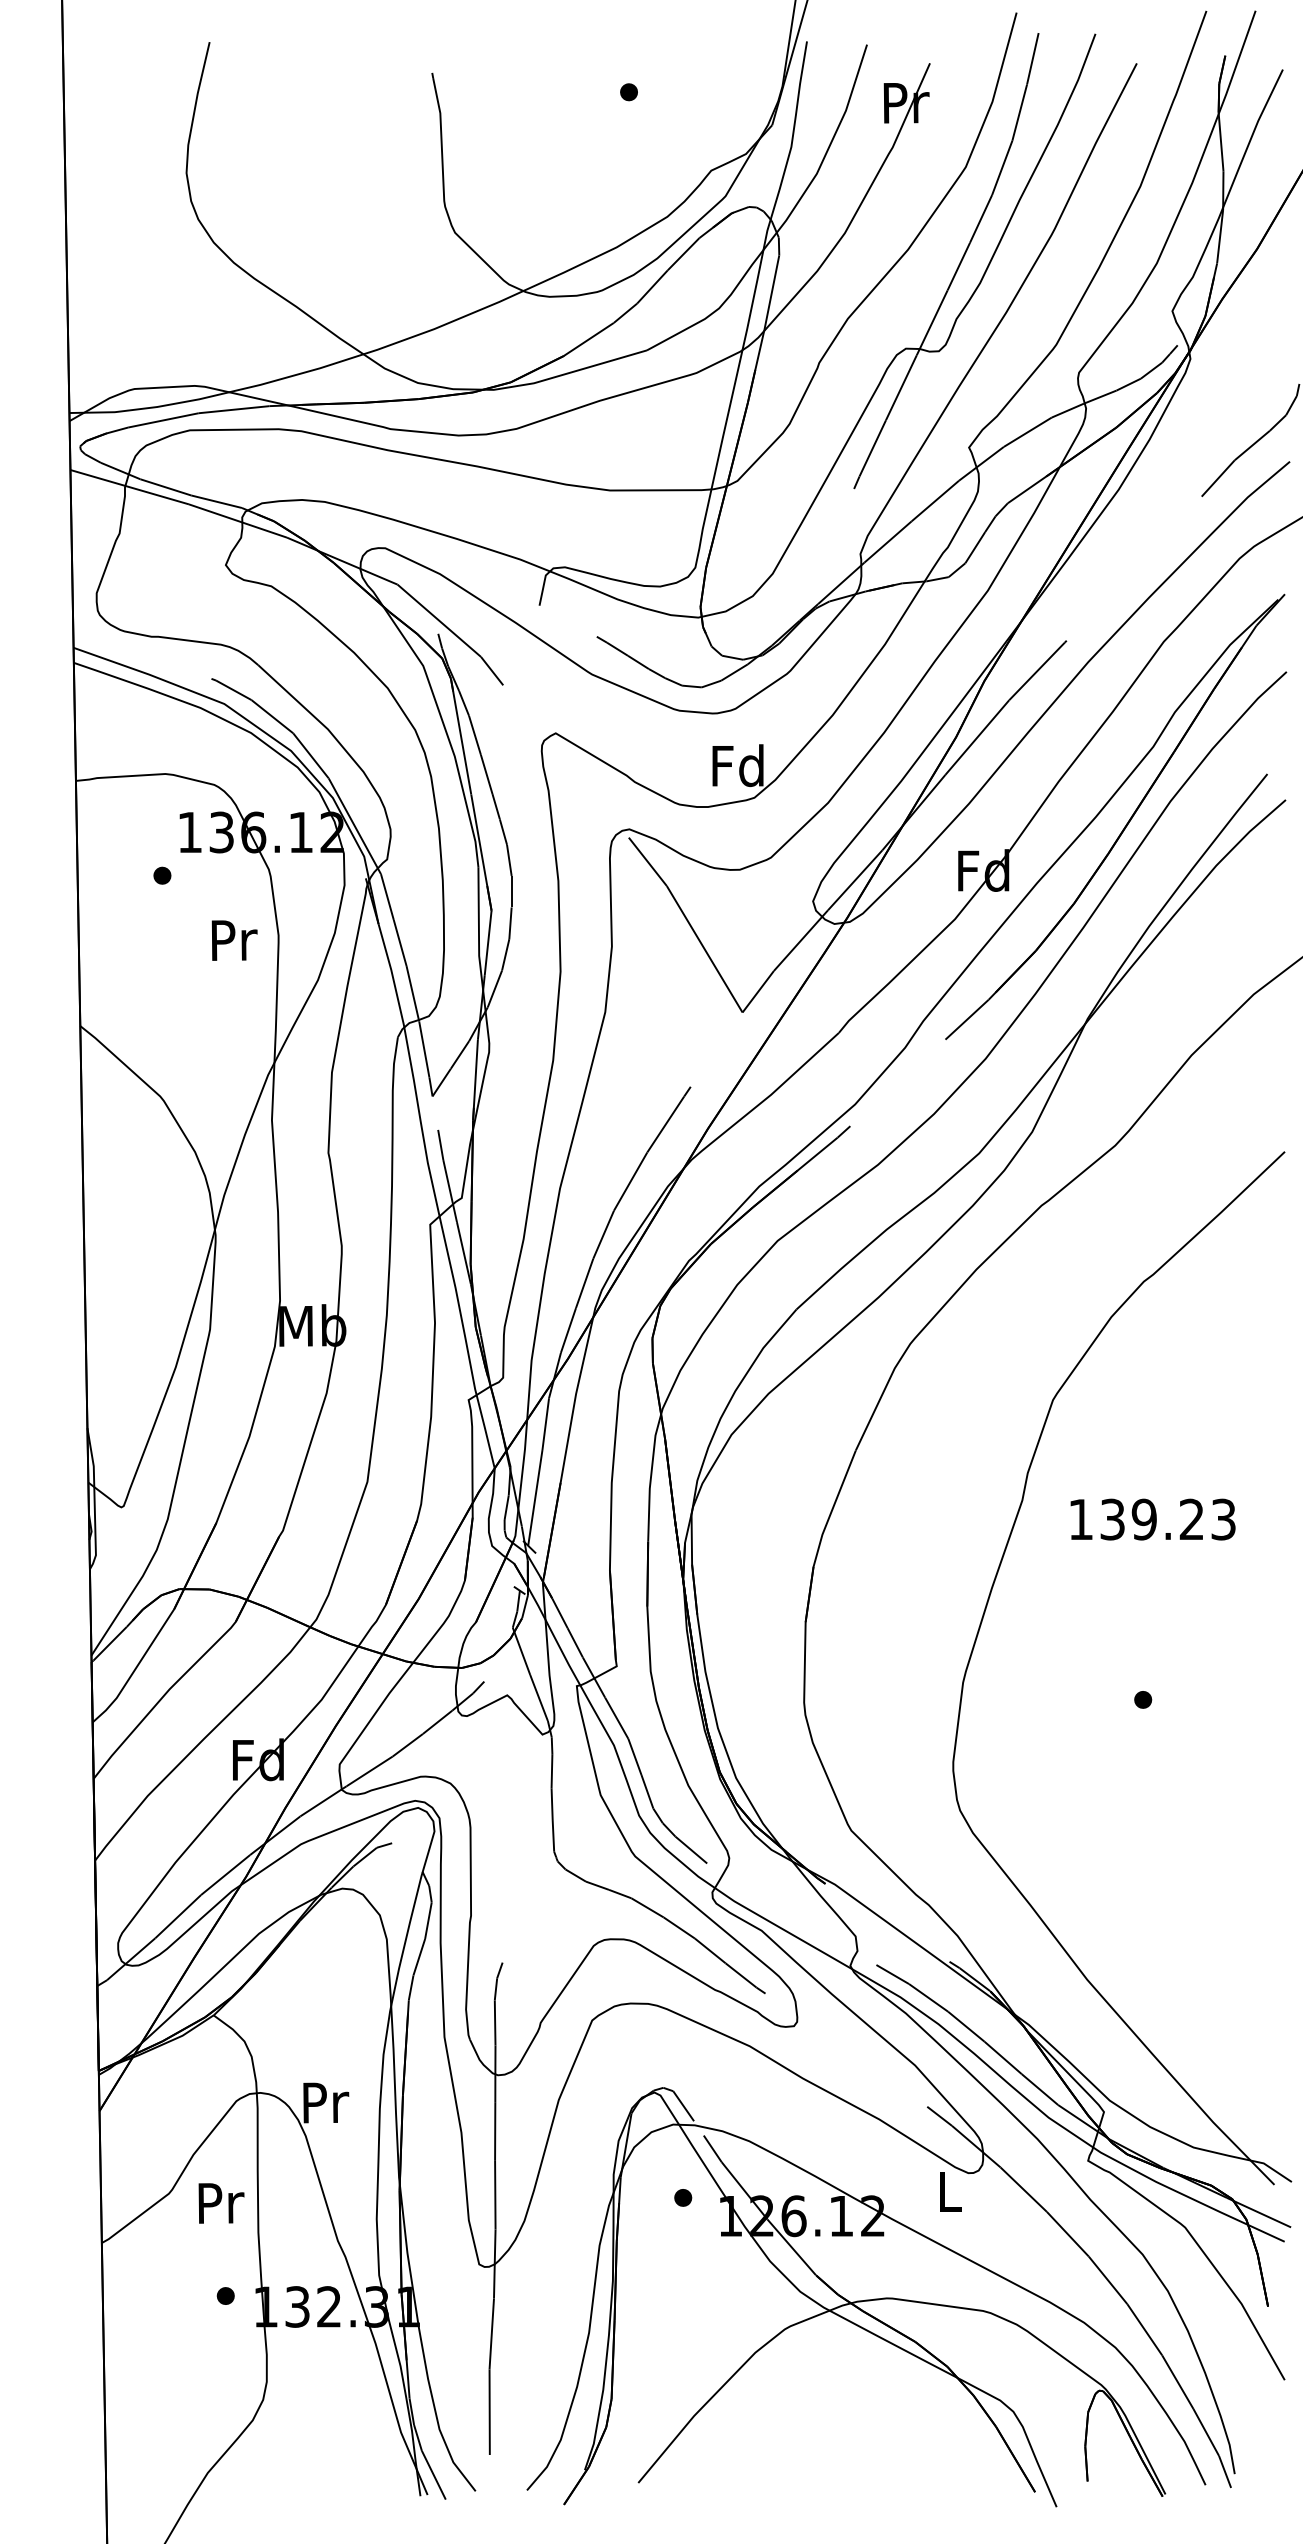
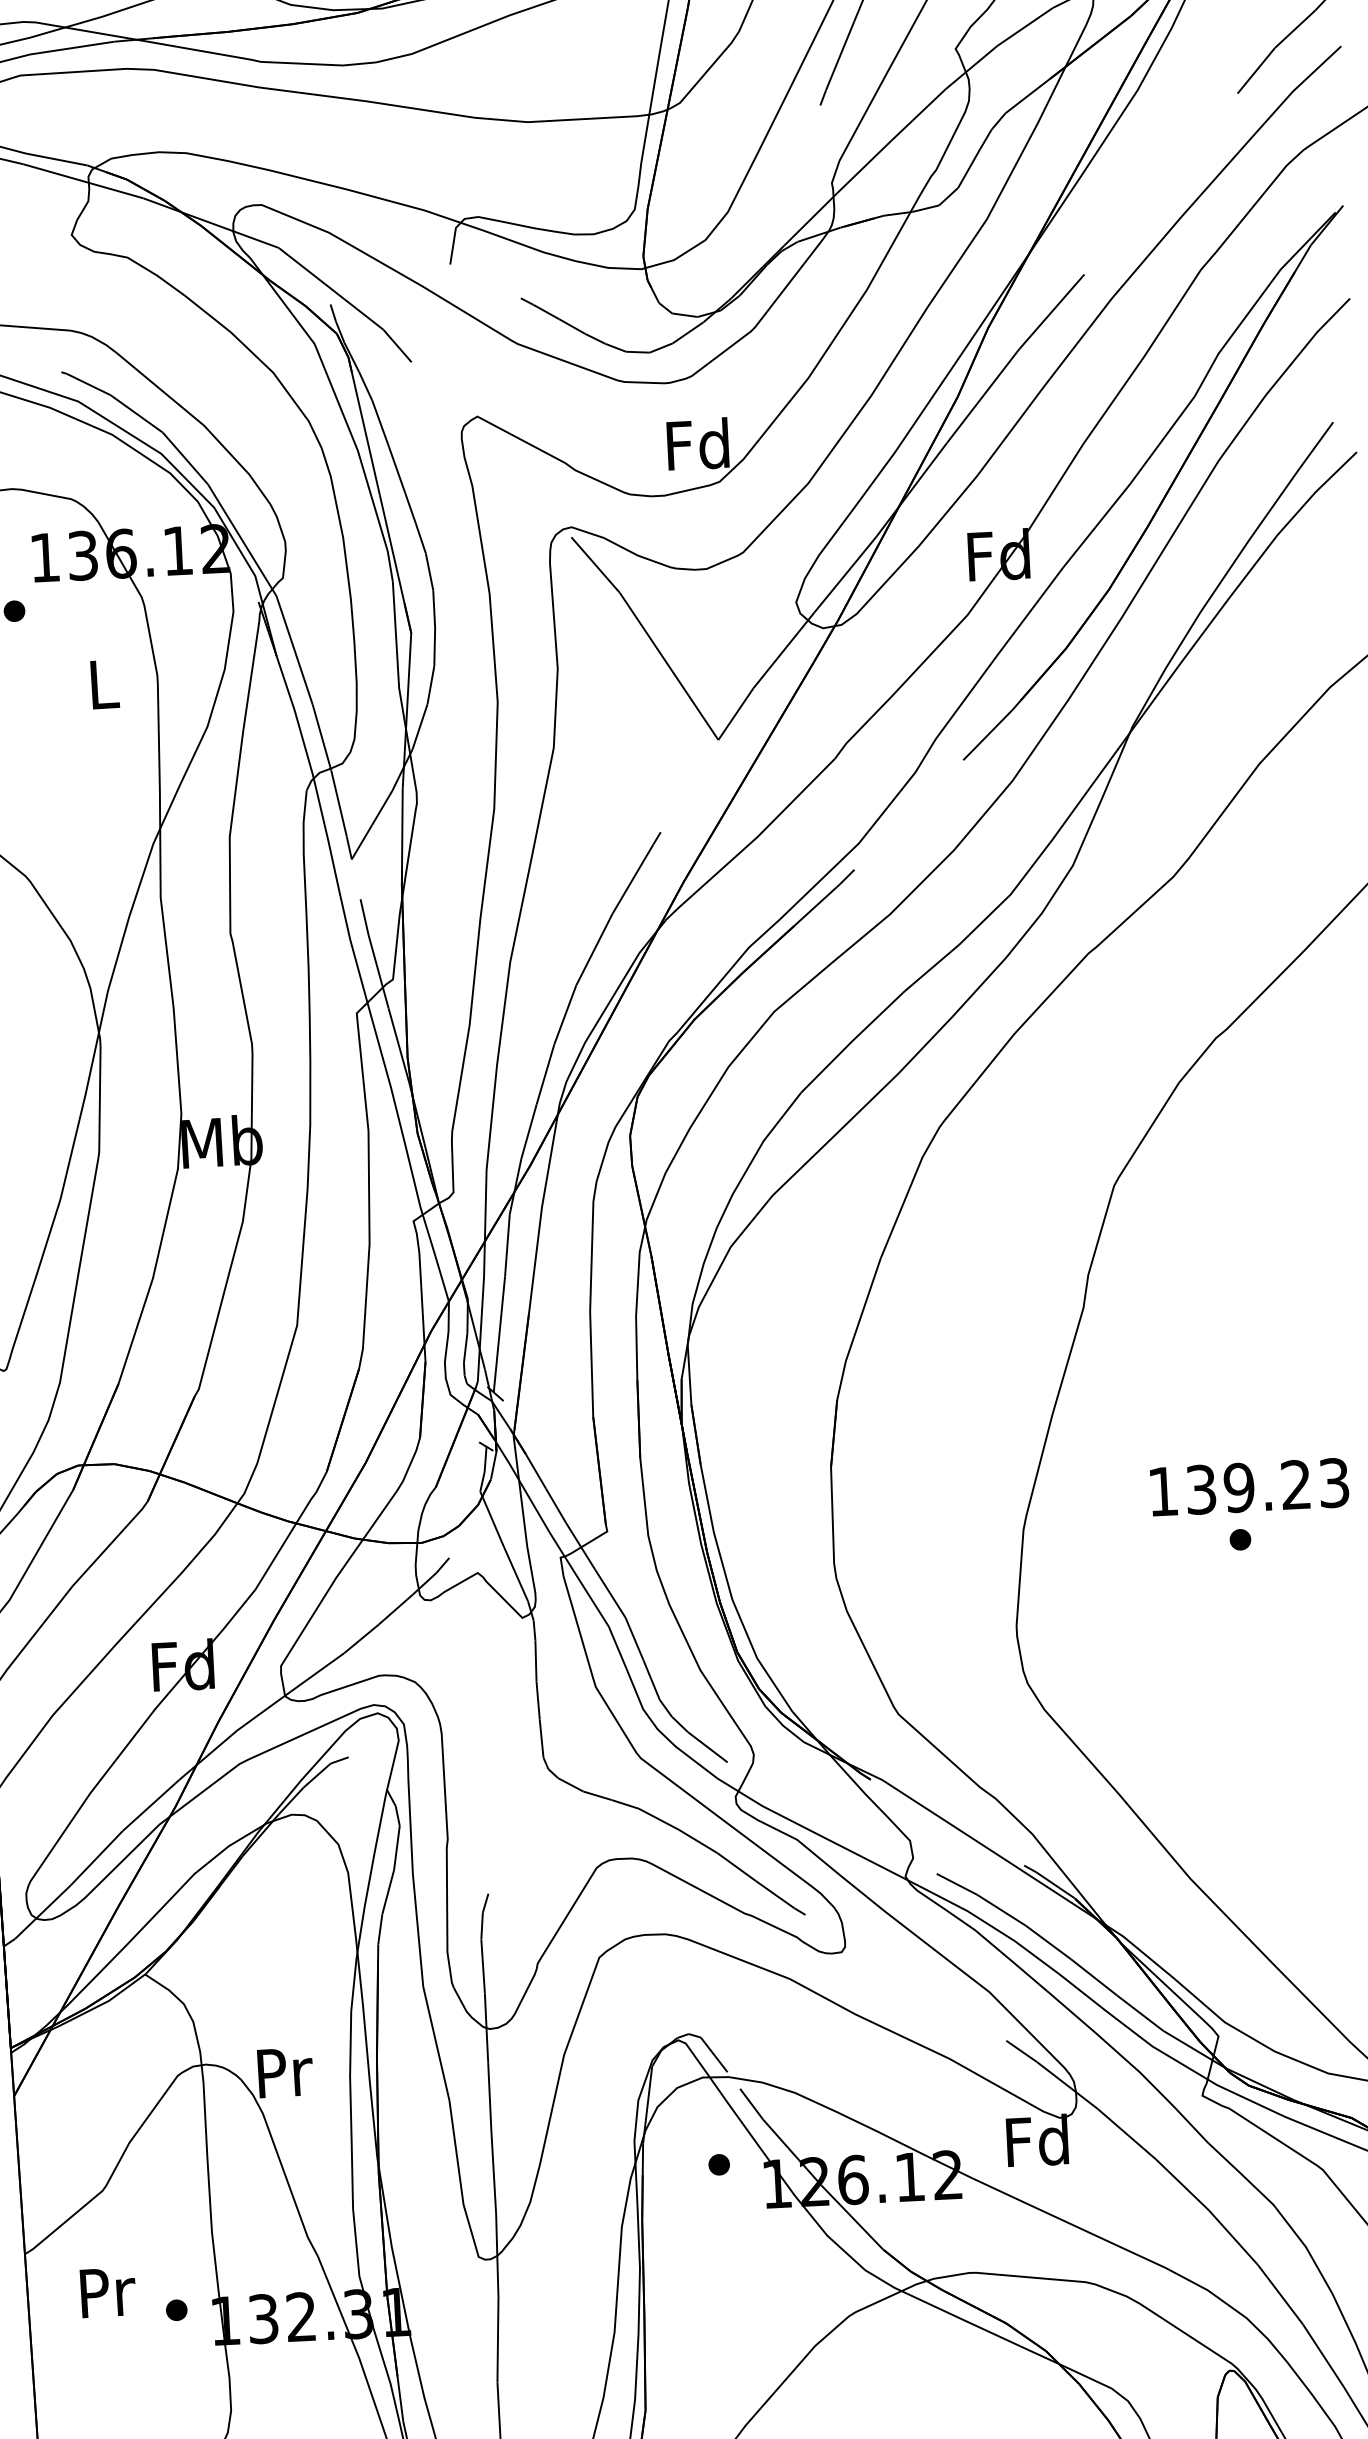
text: (234, 940) -> (104, 684), Pr -> L
text: (1152, 1519) -> (1248, 1487), moved
text: (948, 2190) -> (1036, 2139), L -> Fd
text: (221, 2203) -> (108, 2292), moved

